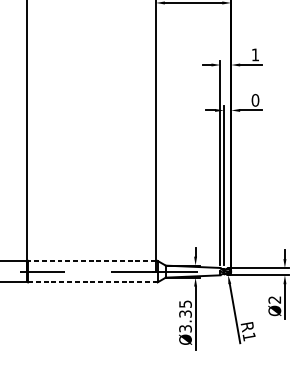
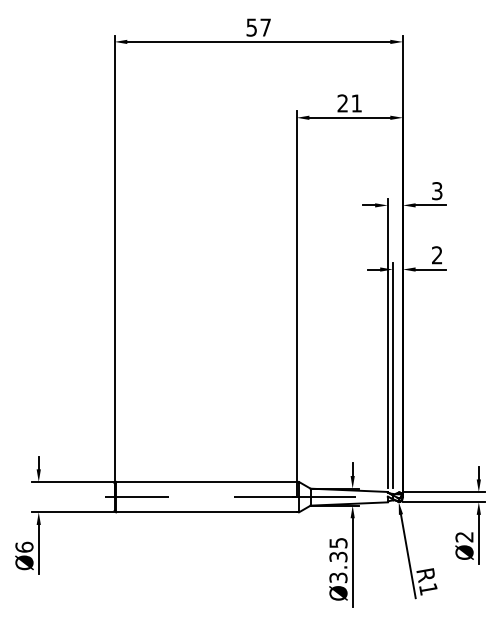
text: (255, 55) -> (437, 191), 1 -> 3
text: (254, 100) -> (436, 255), 0 -> 2
line: (91, 260) -> (205, 481), dashed -> solid
line: (92, 282) -> (206, 512), dashed -> solid

